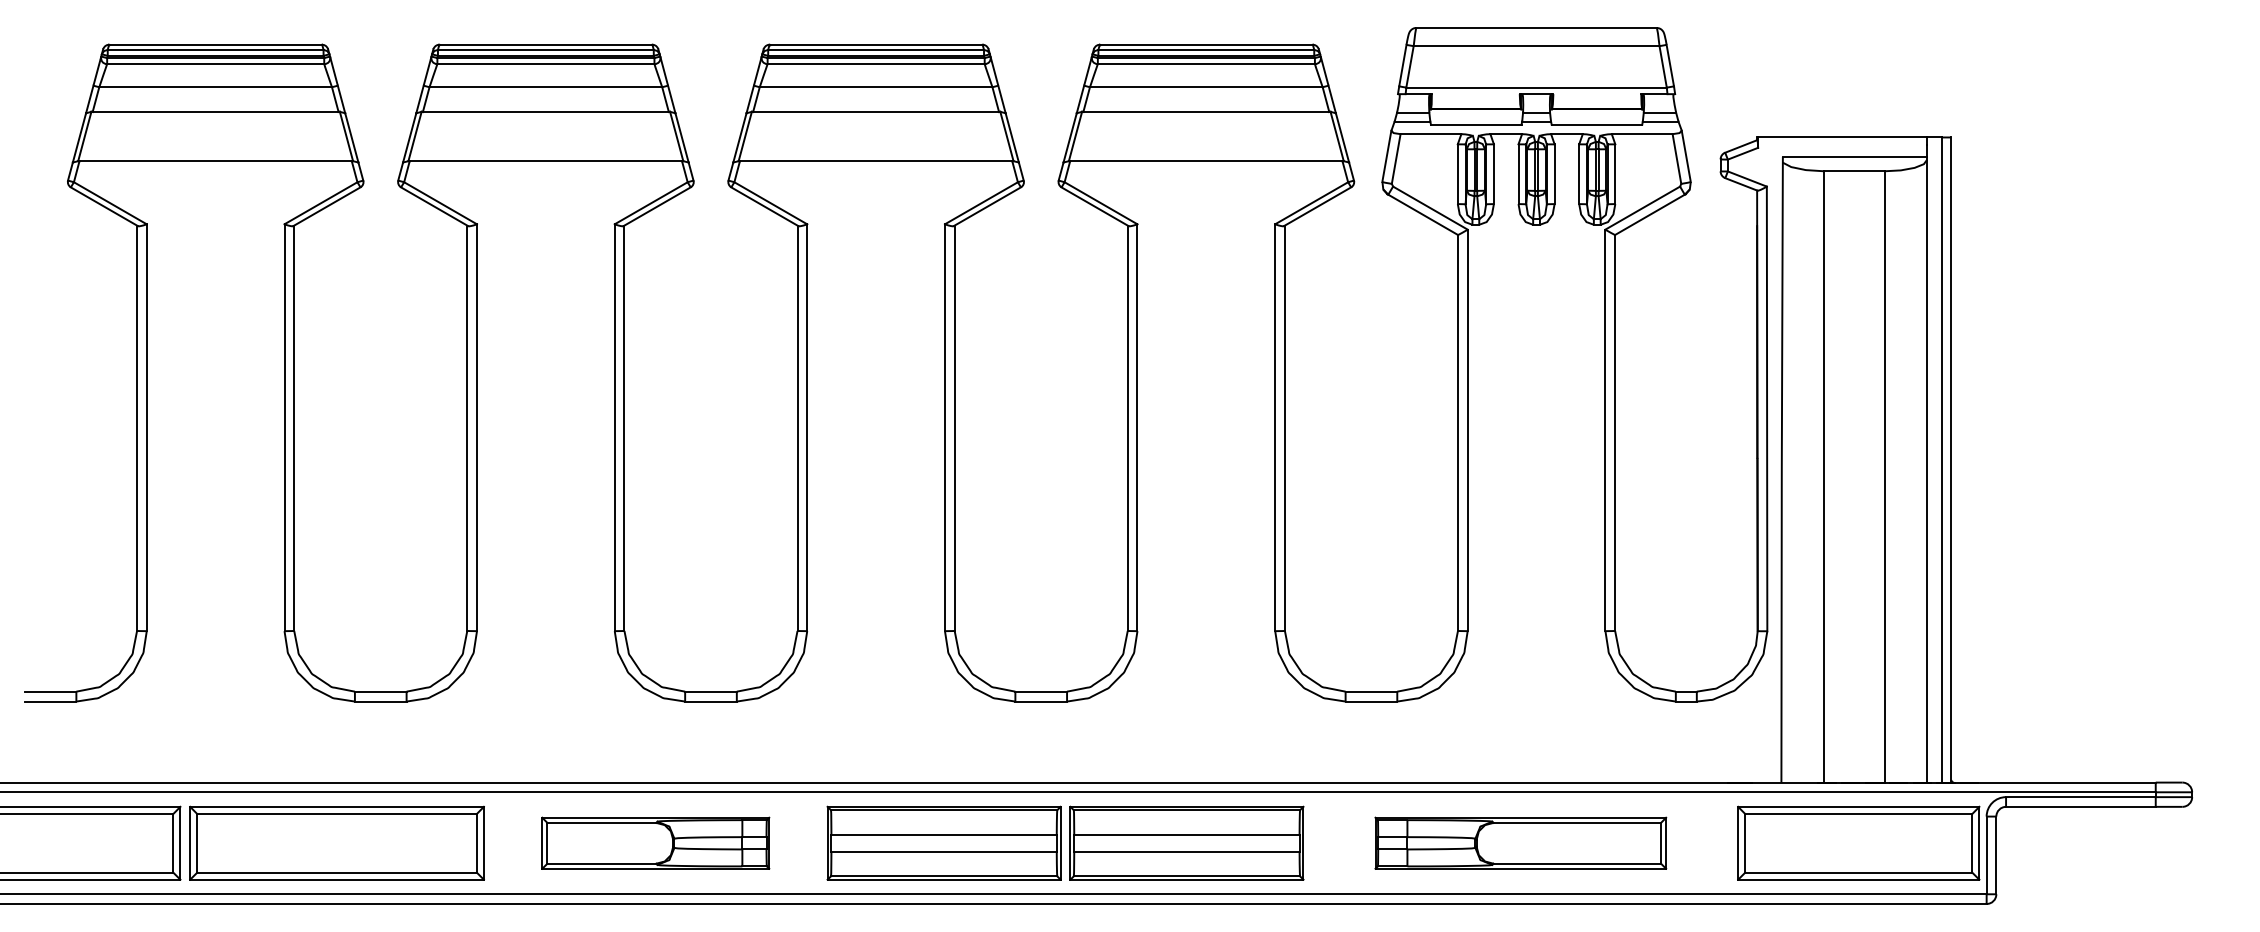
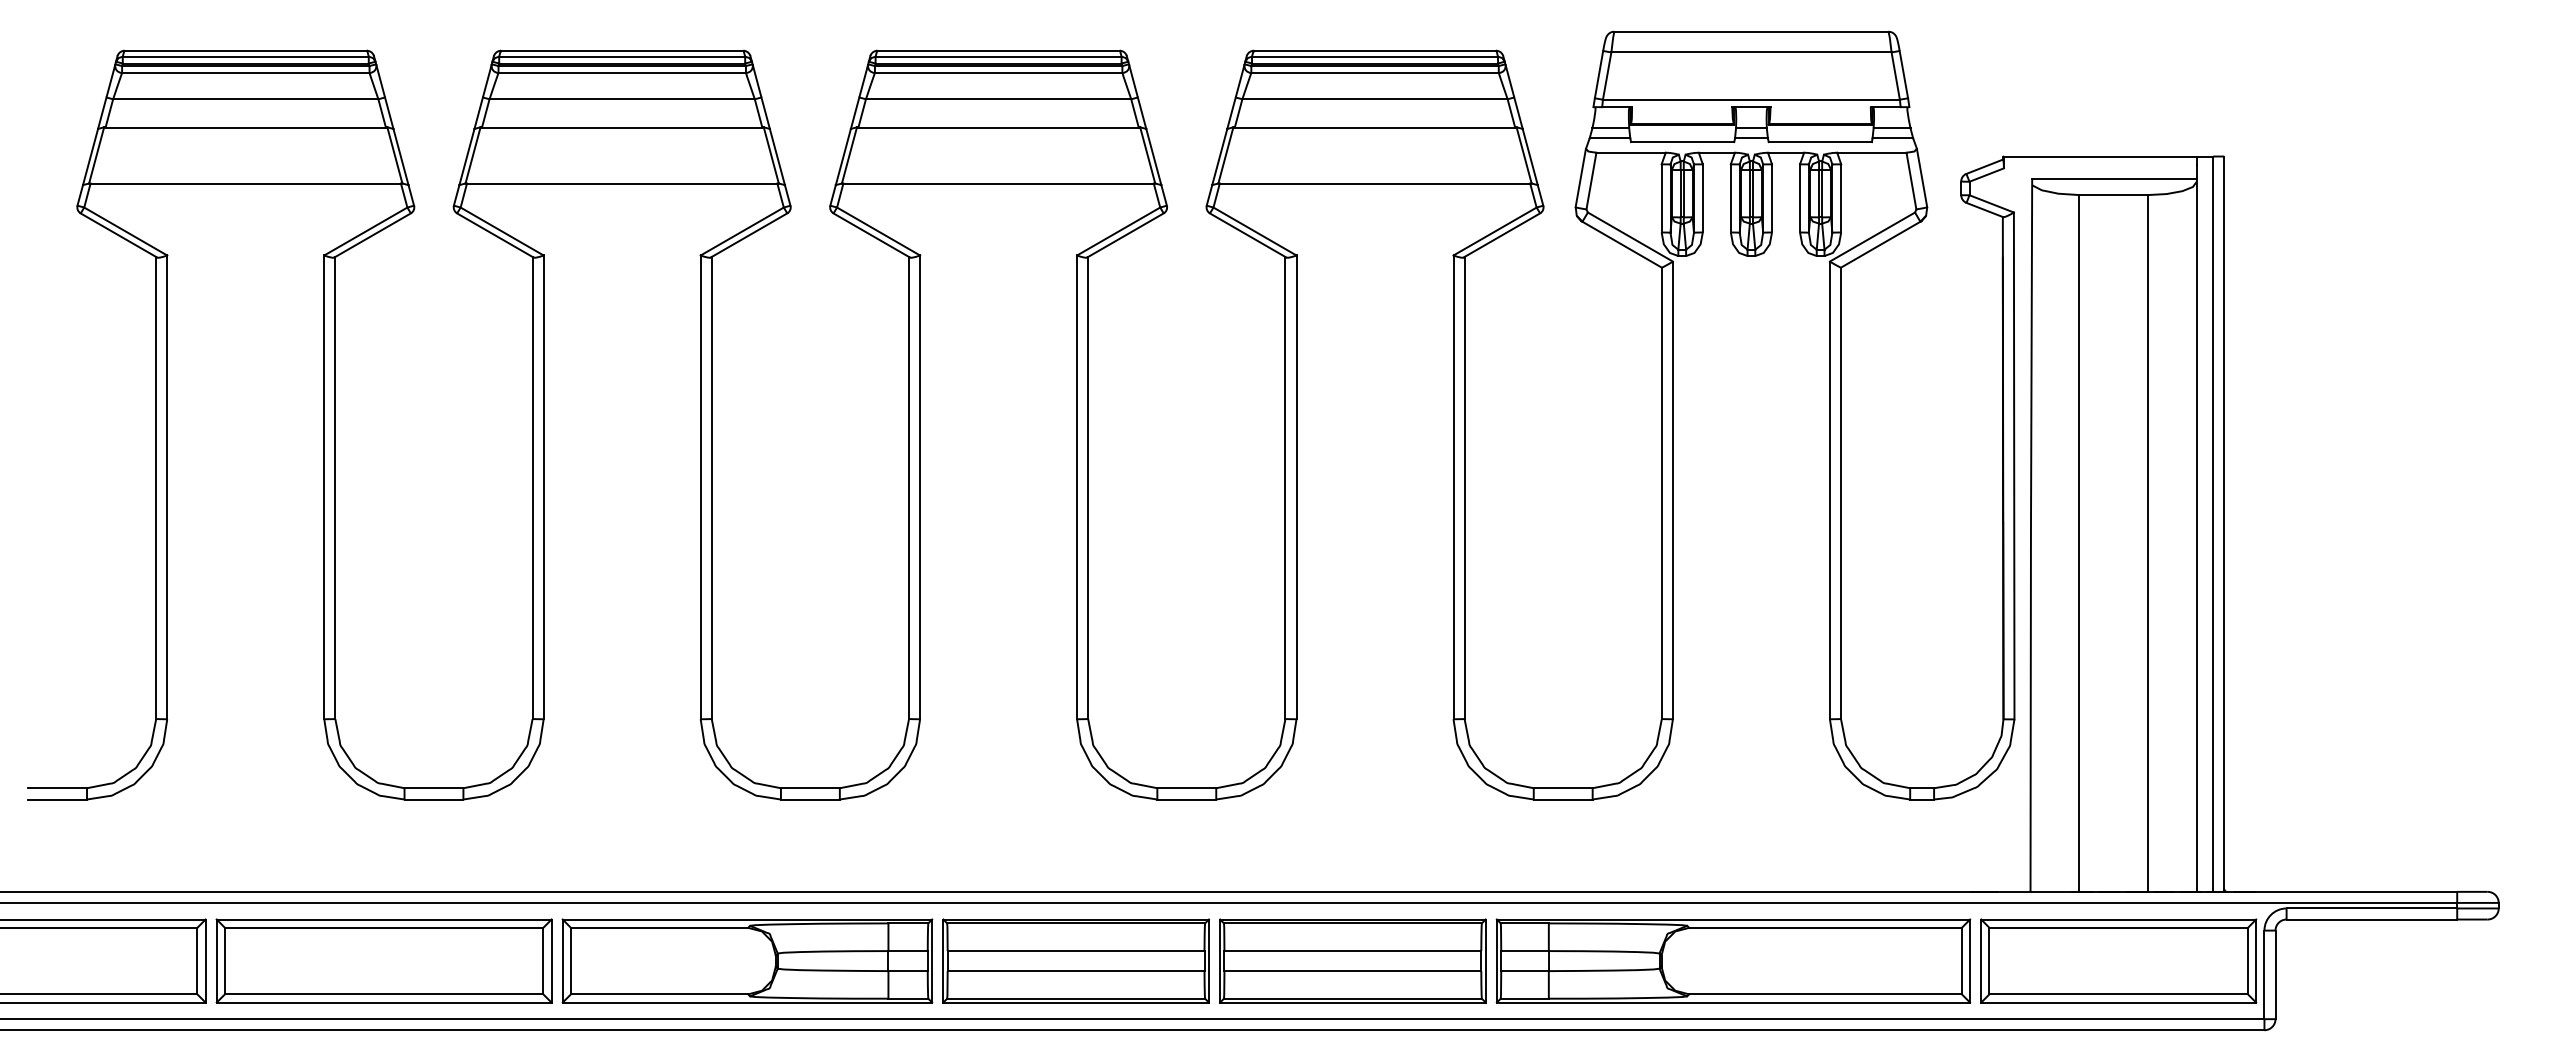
part: (655, 842) -> (747, 960), size x1.43
part: (1520, 842) -> (1733, 960), size x1.43

